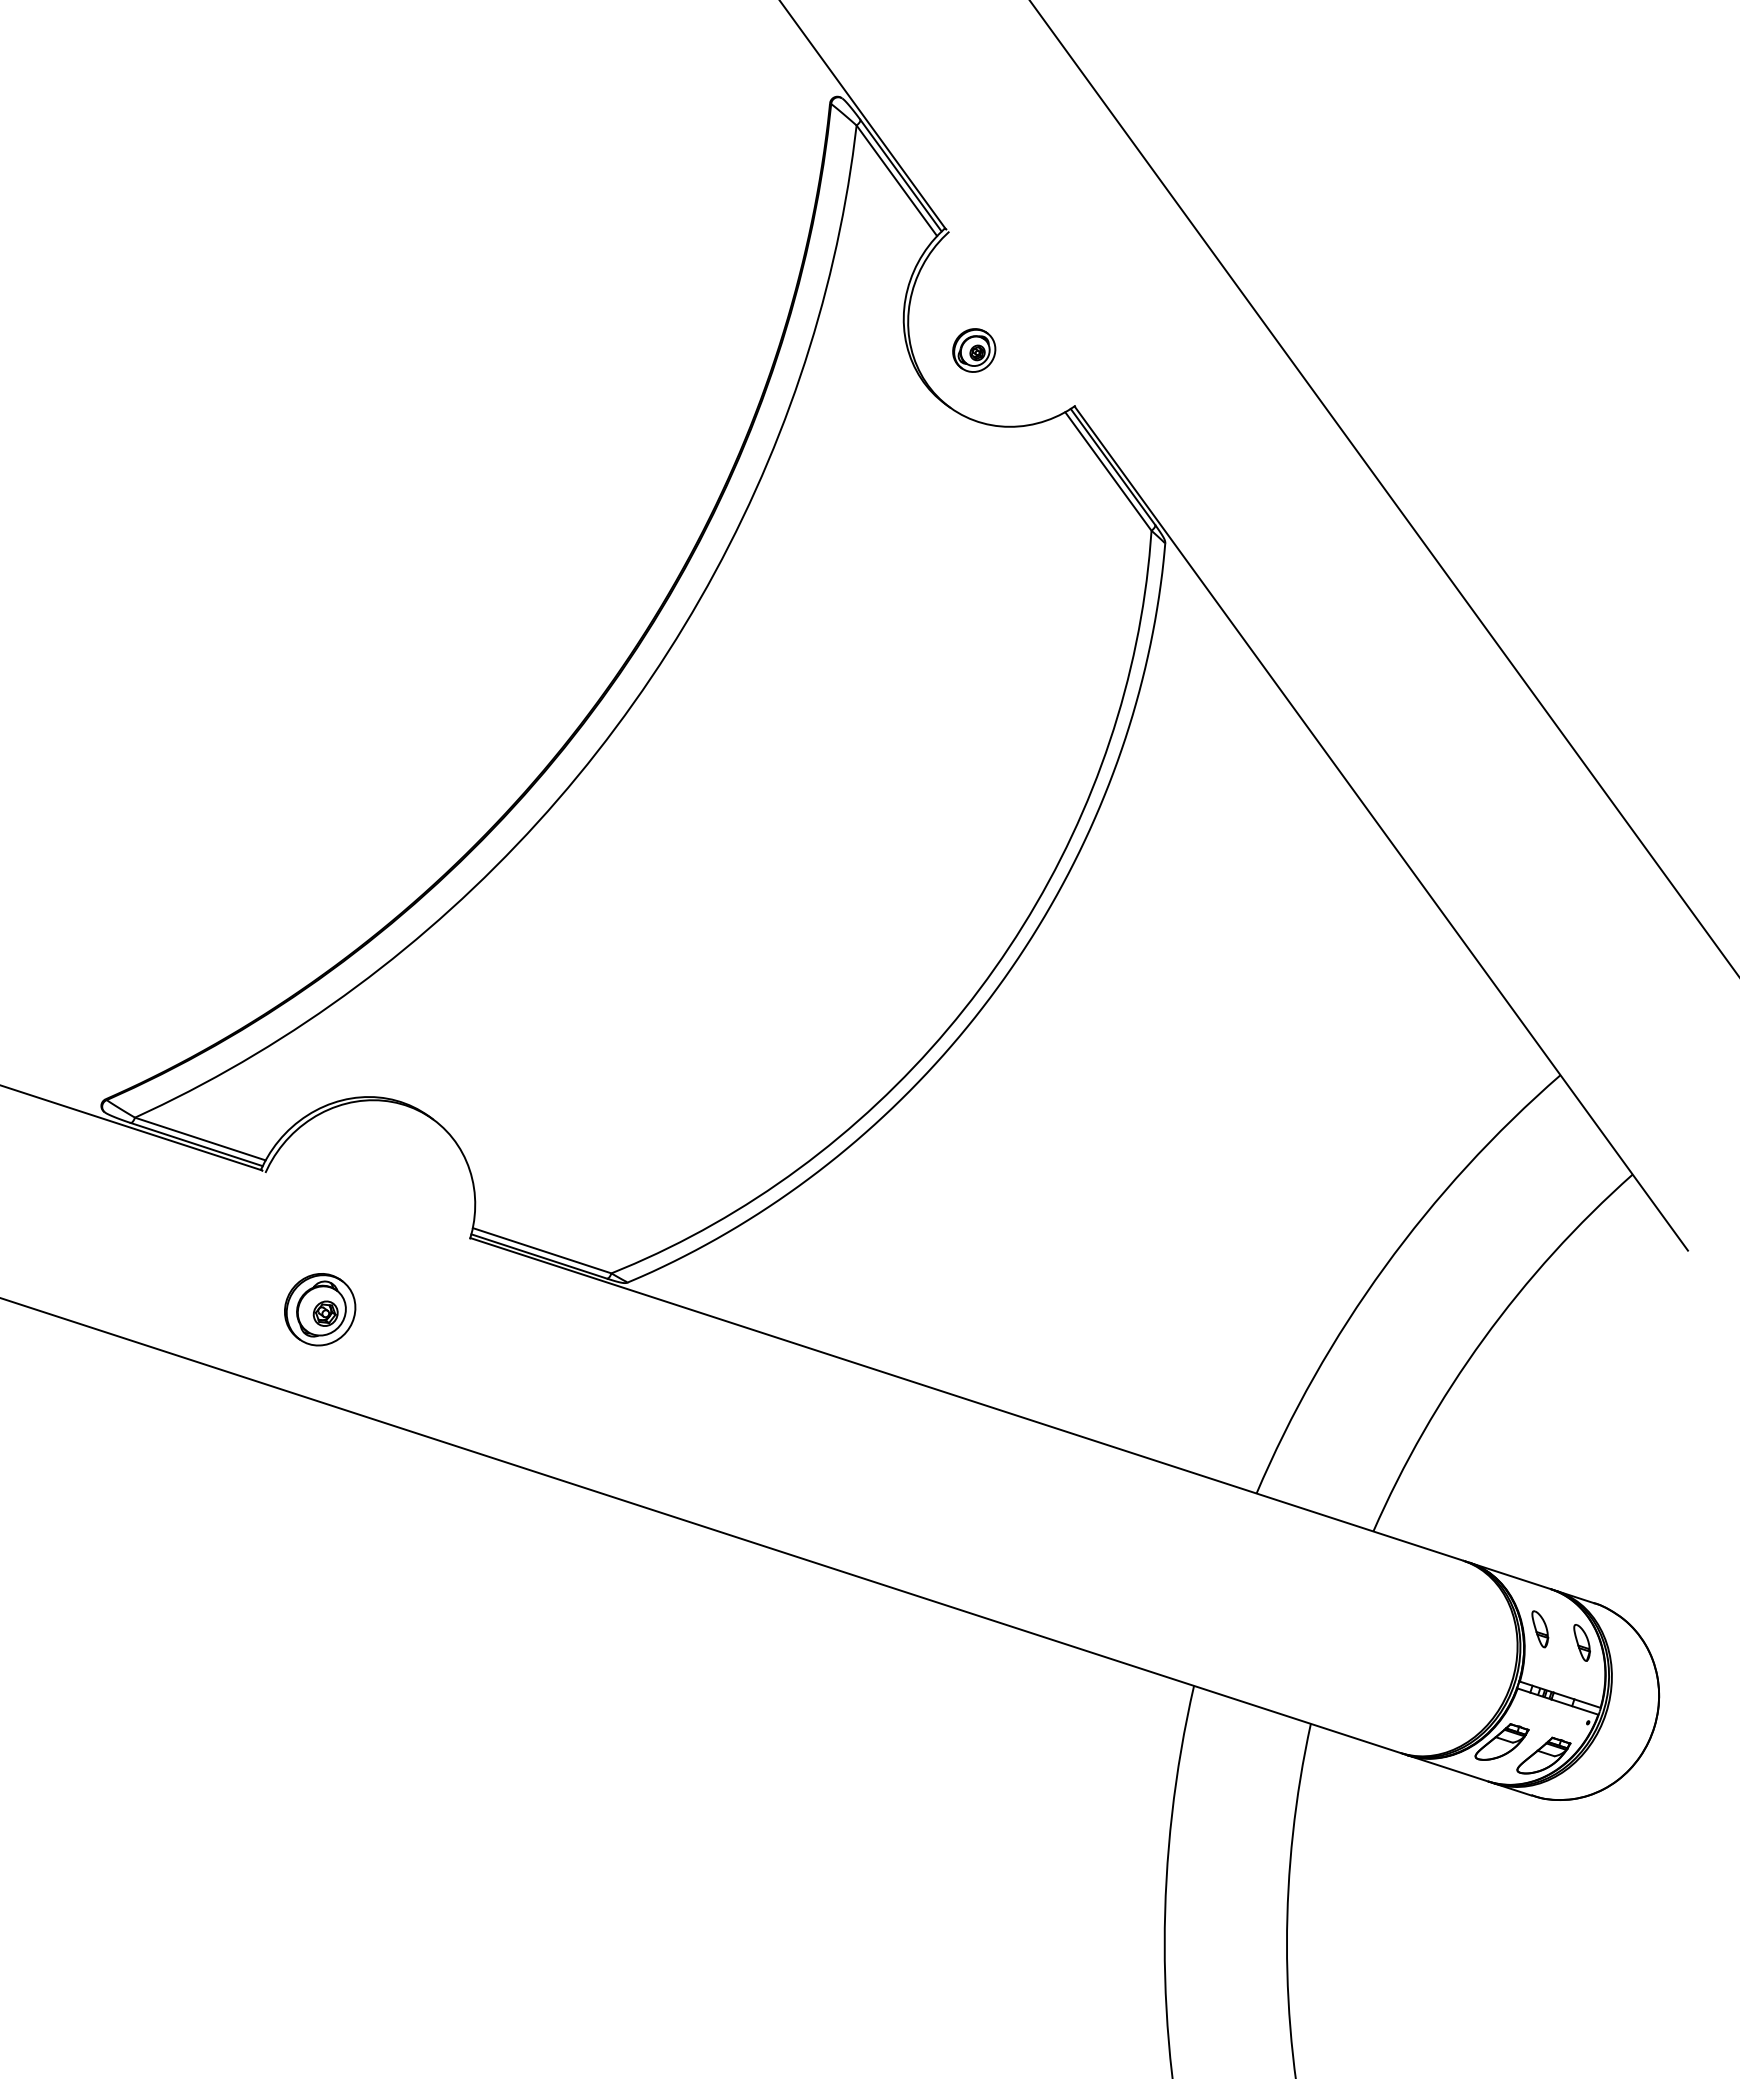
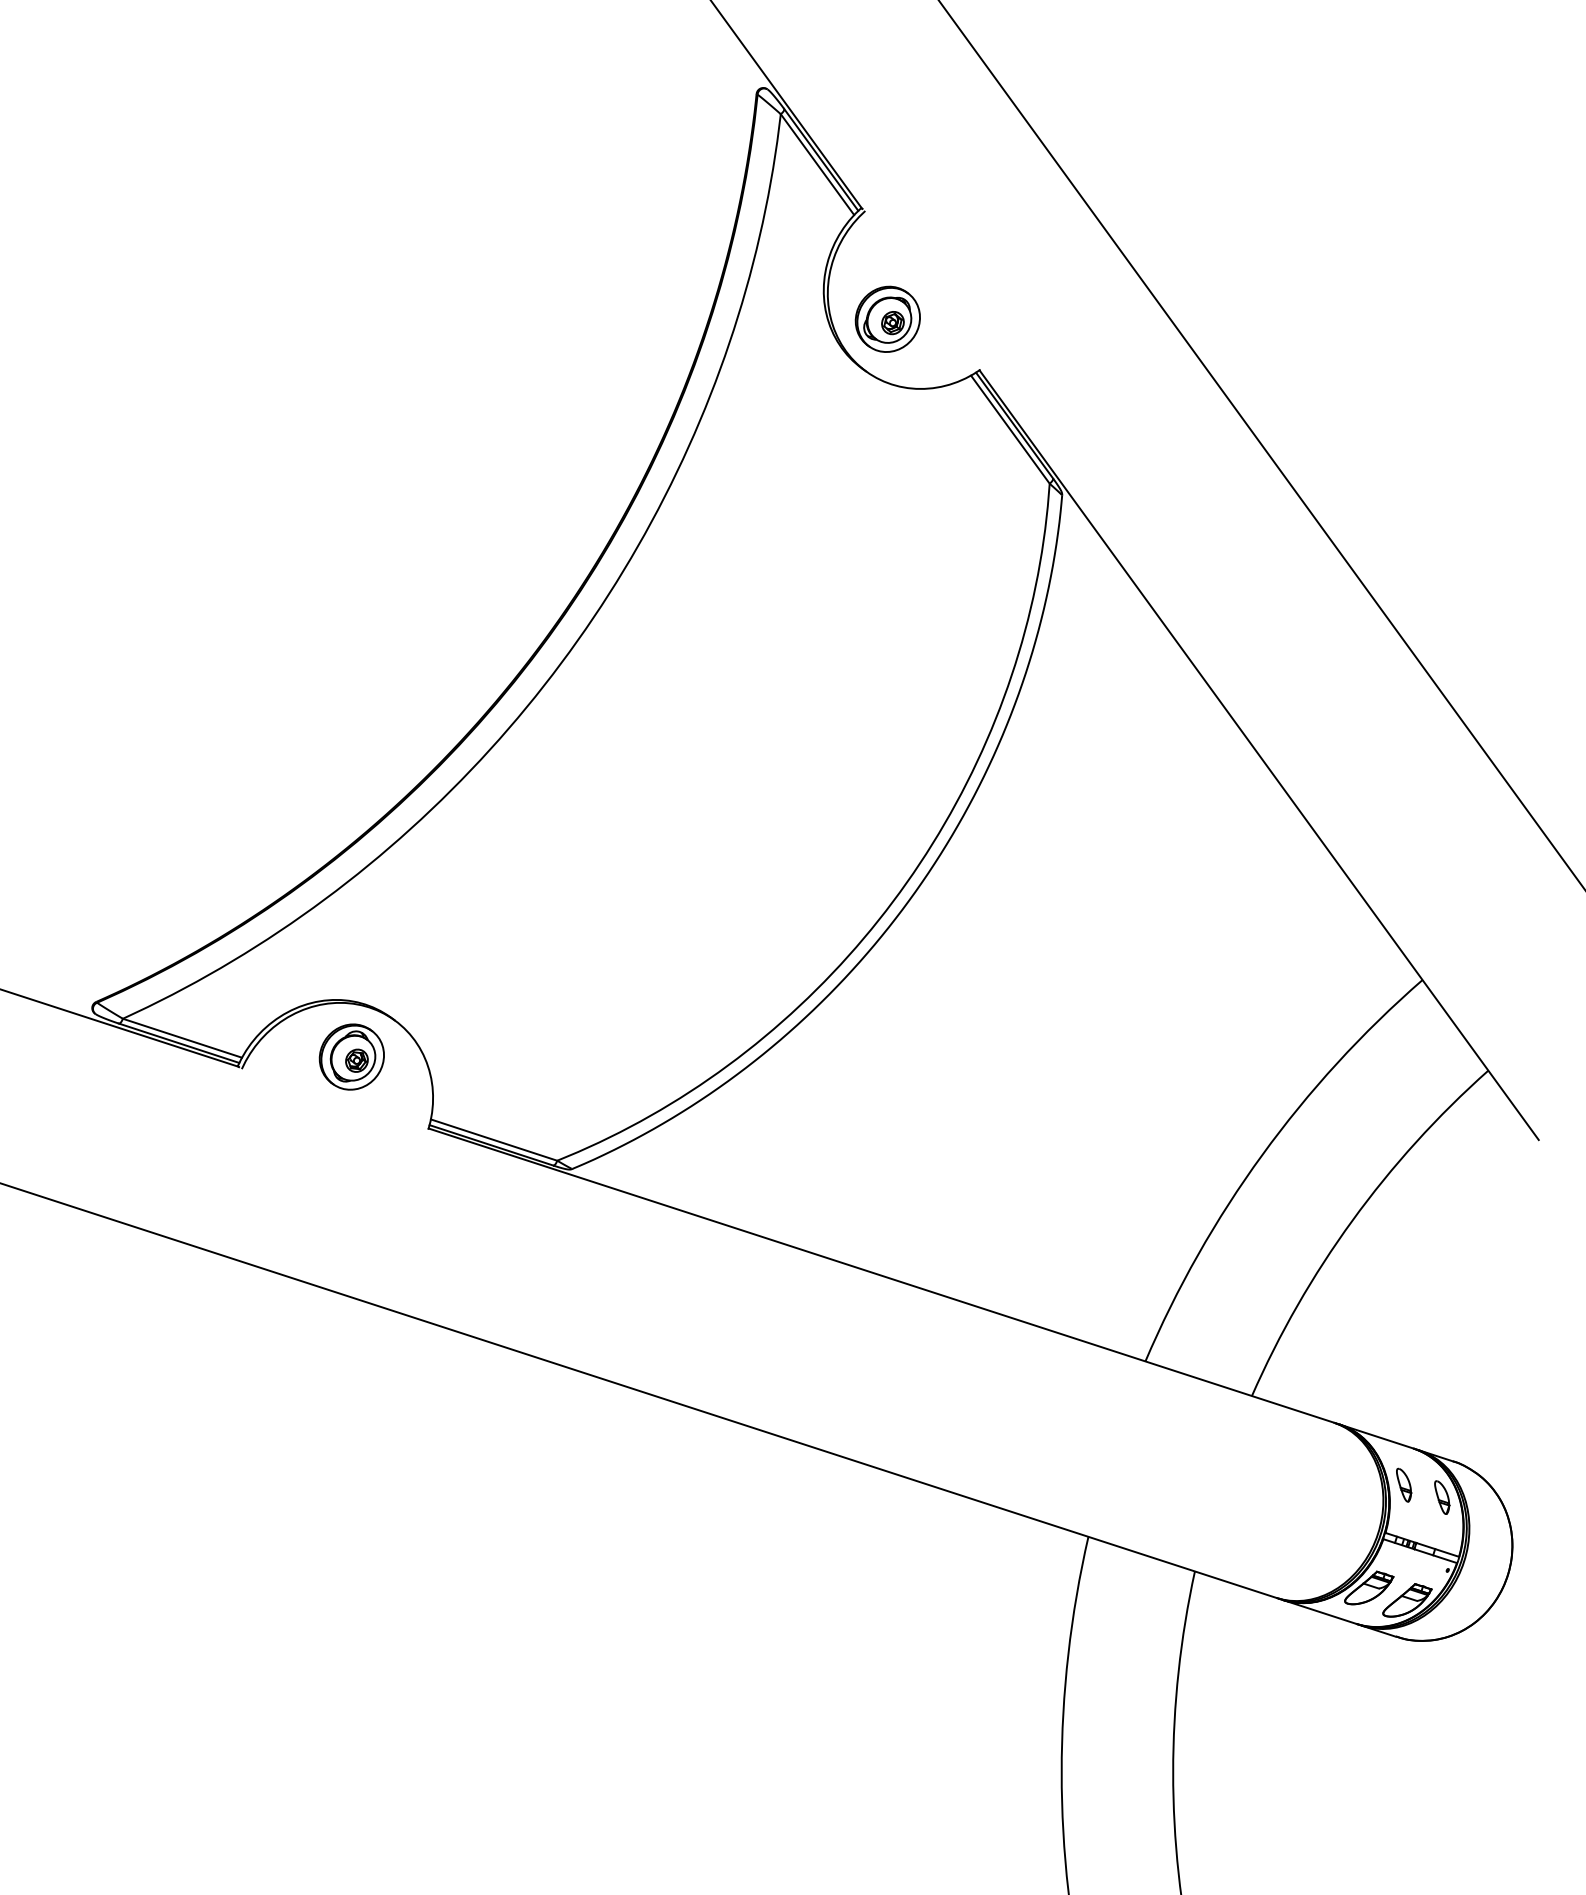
part: (974, 350) -> (888, 319), size x1.67
part: (320, 1309) -> (352, 1056), moved

